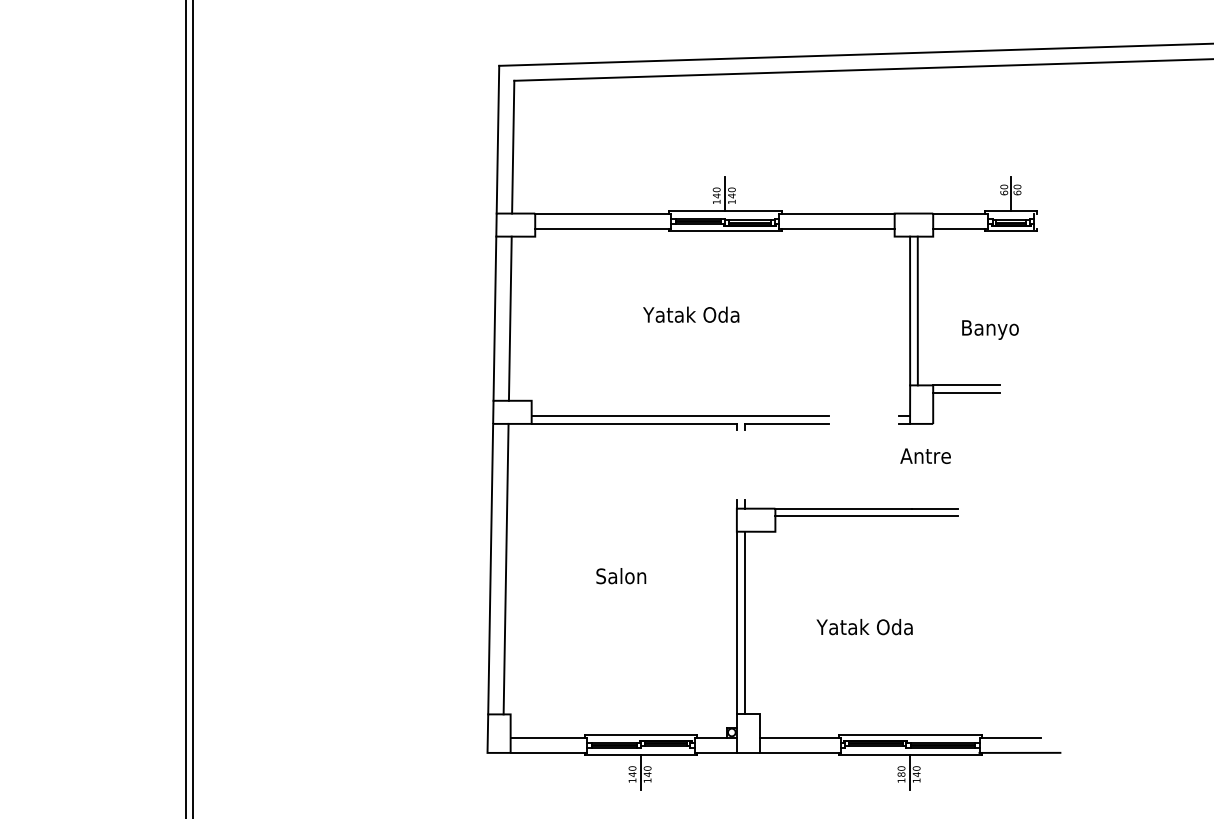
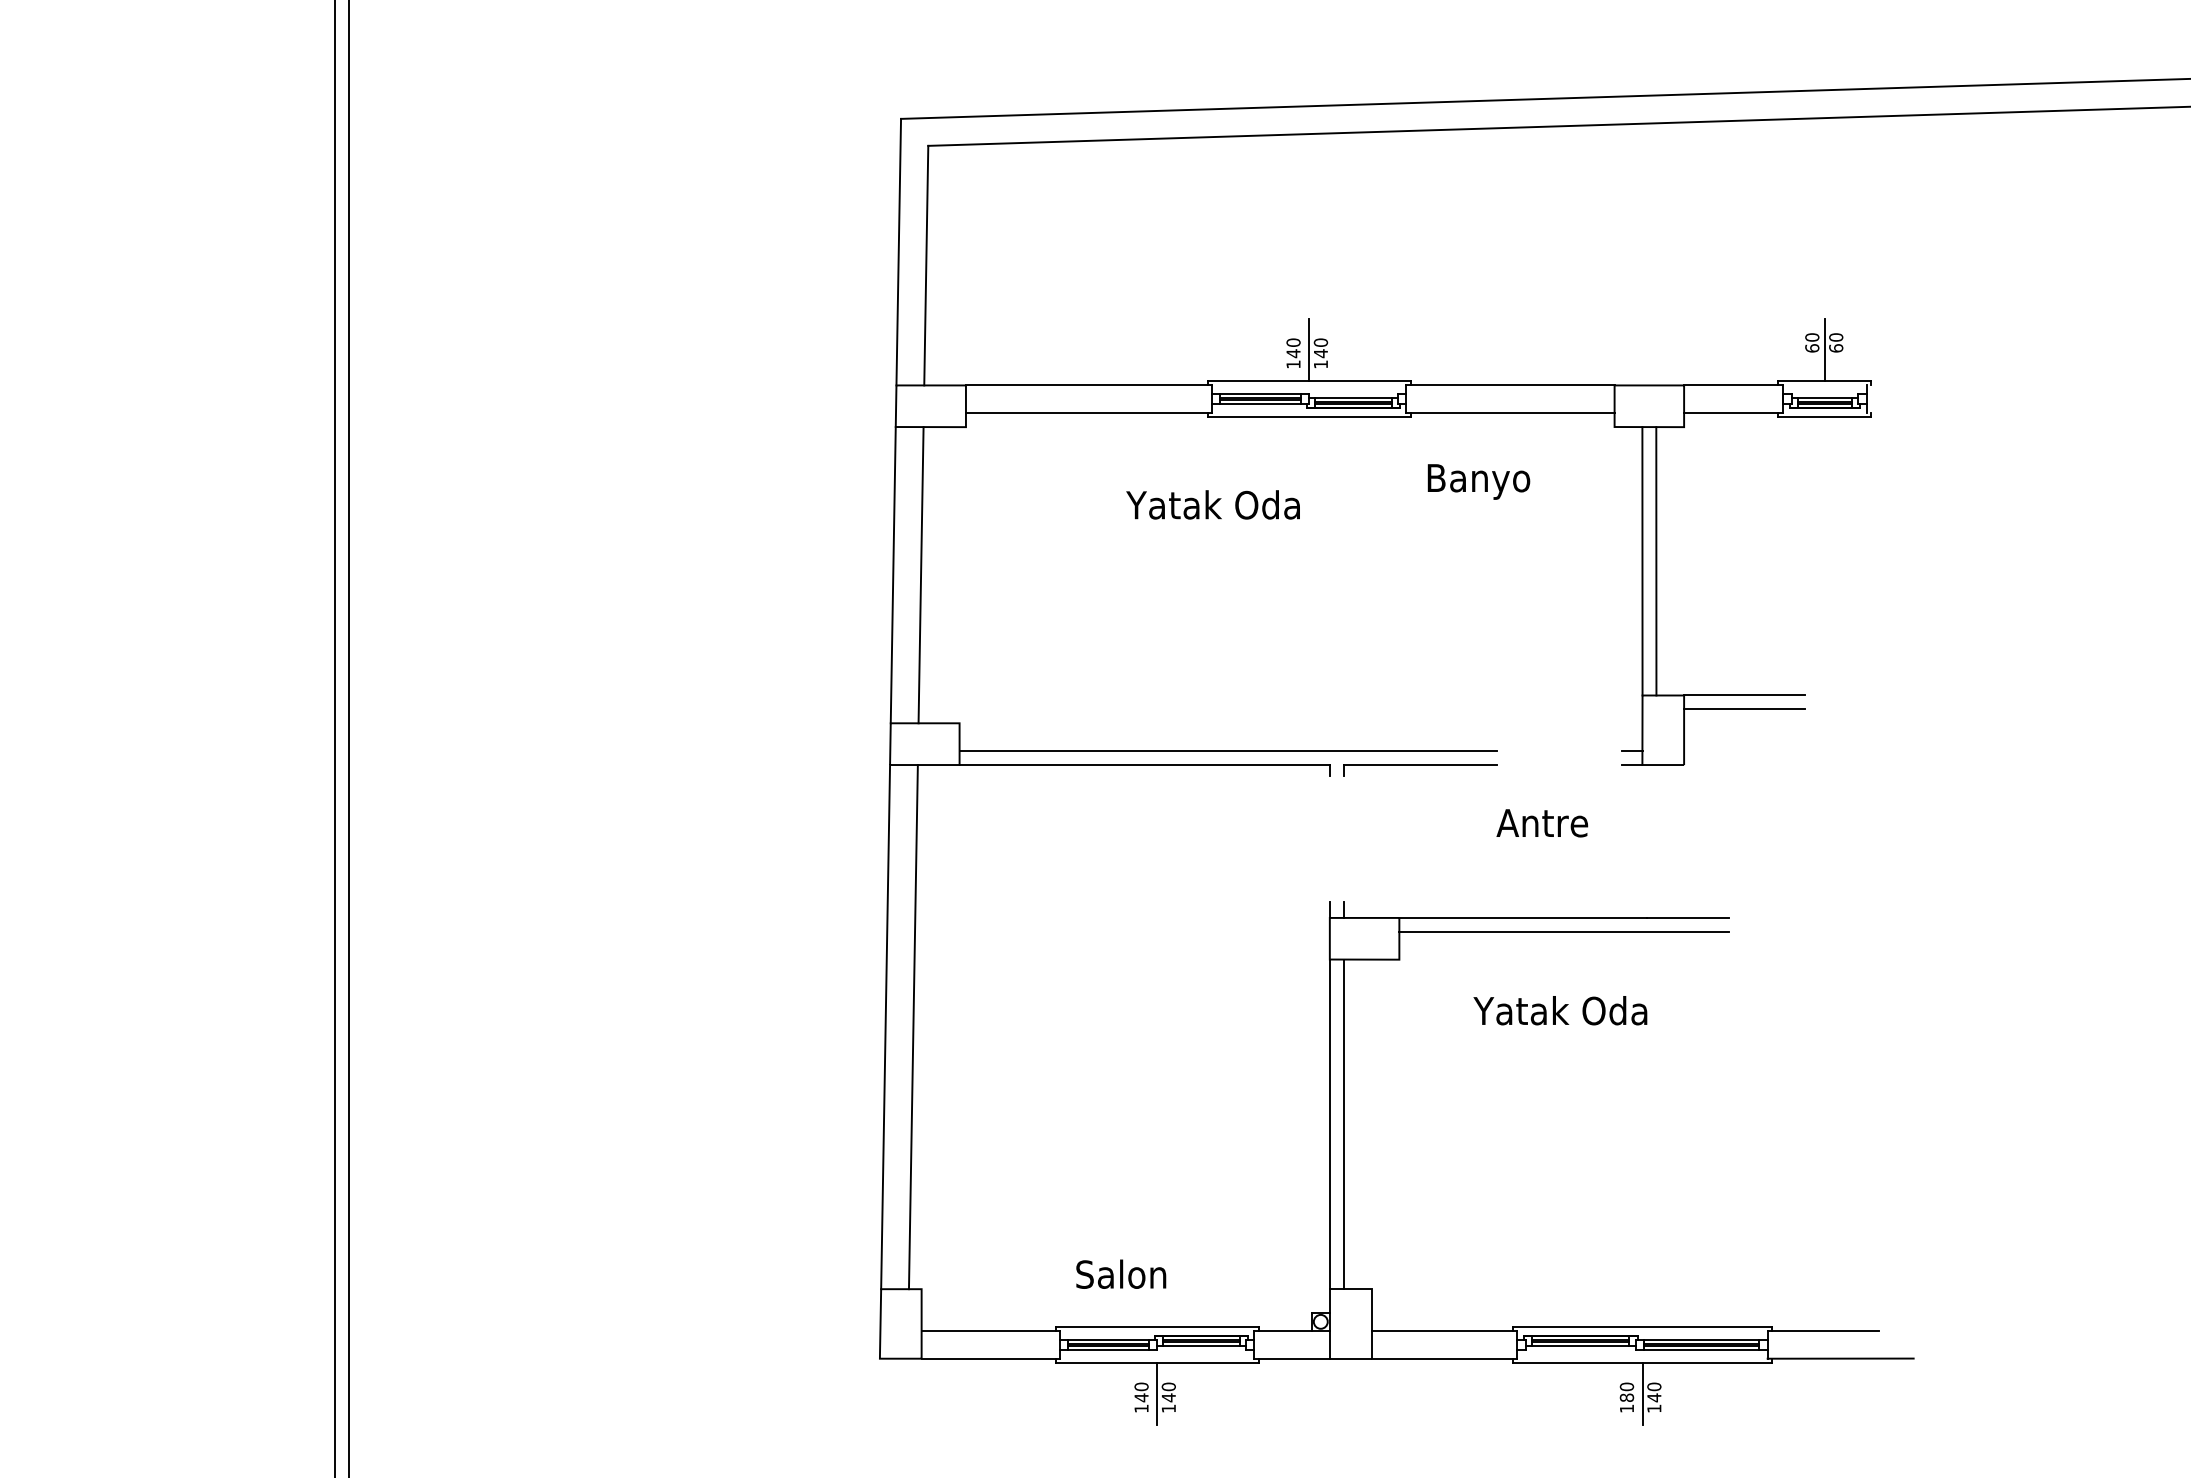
text: (691, 314) -> (1213, 504), moved
text: (990, 329) -> (1478, 480), moved
text: (925, 455) -> (1542, 822), moved
text: (621, 576) -> (1121, 1274), moved
text: (864, 627) -> (1560, 1011), moved

